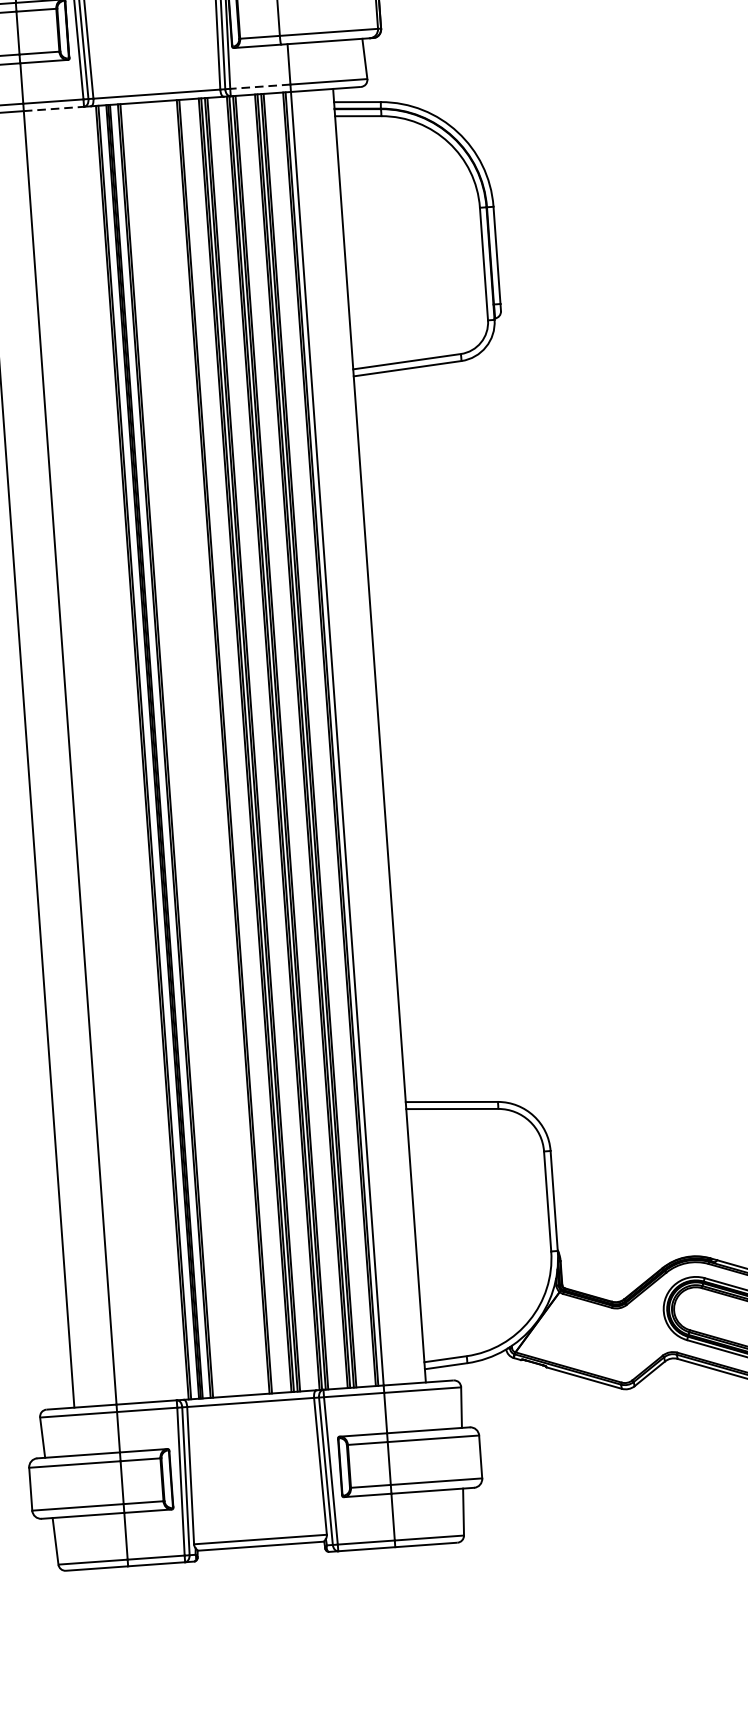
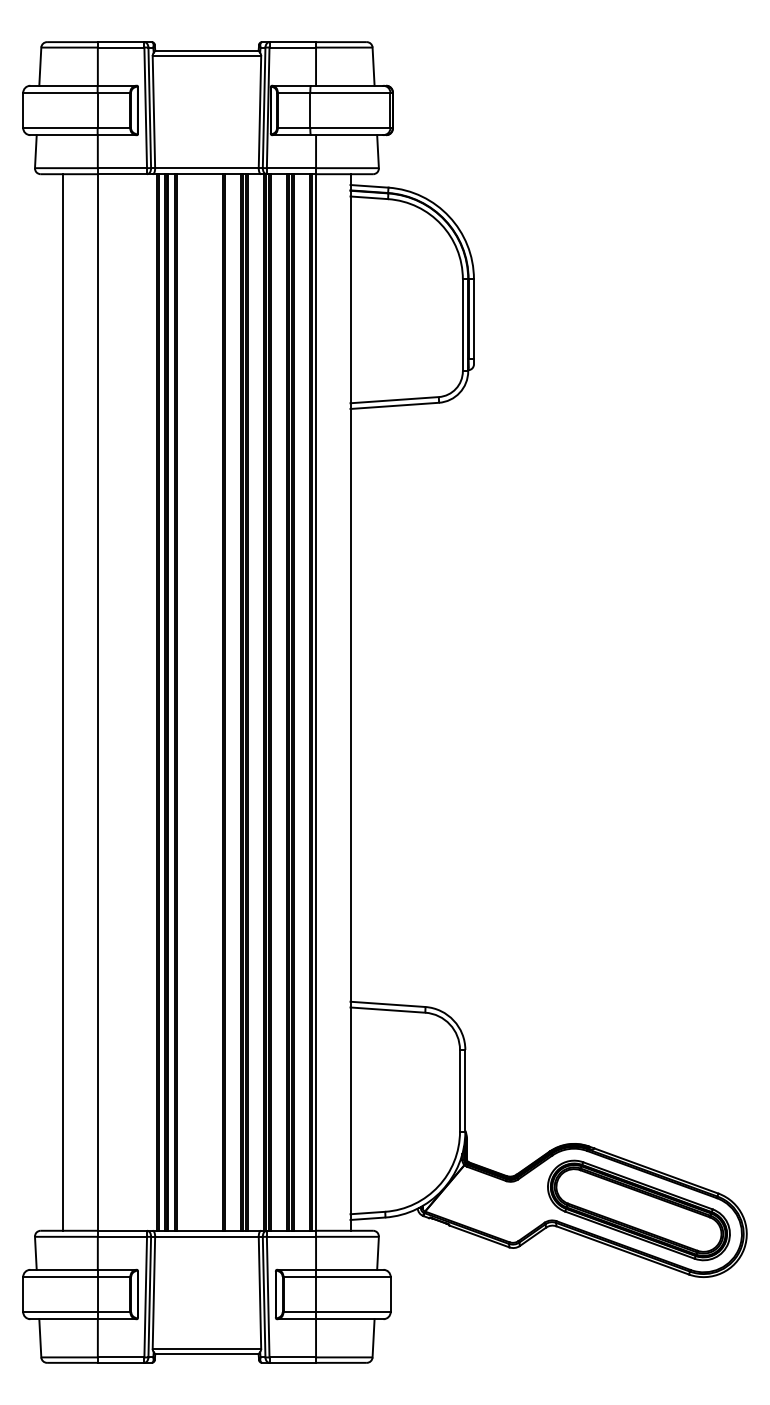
line: (260, 87) -> (291, 168), dashed -> solid
line: (54, 109) -> (122, 174), dashed -> solid

